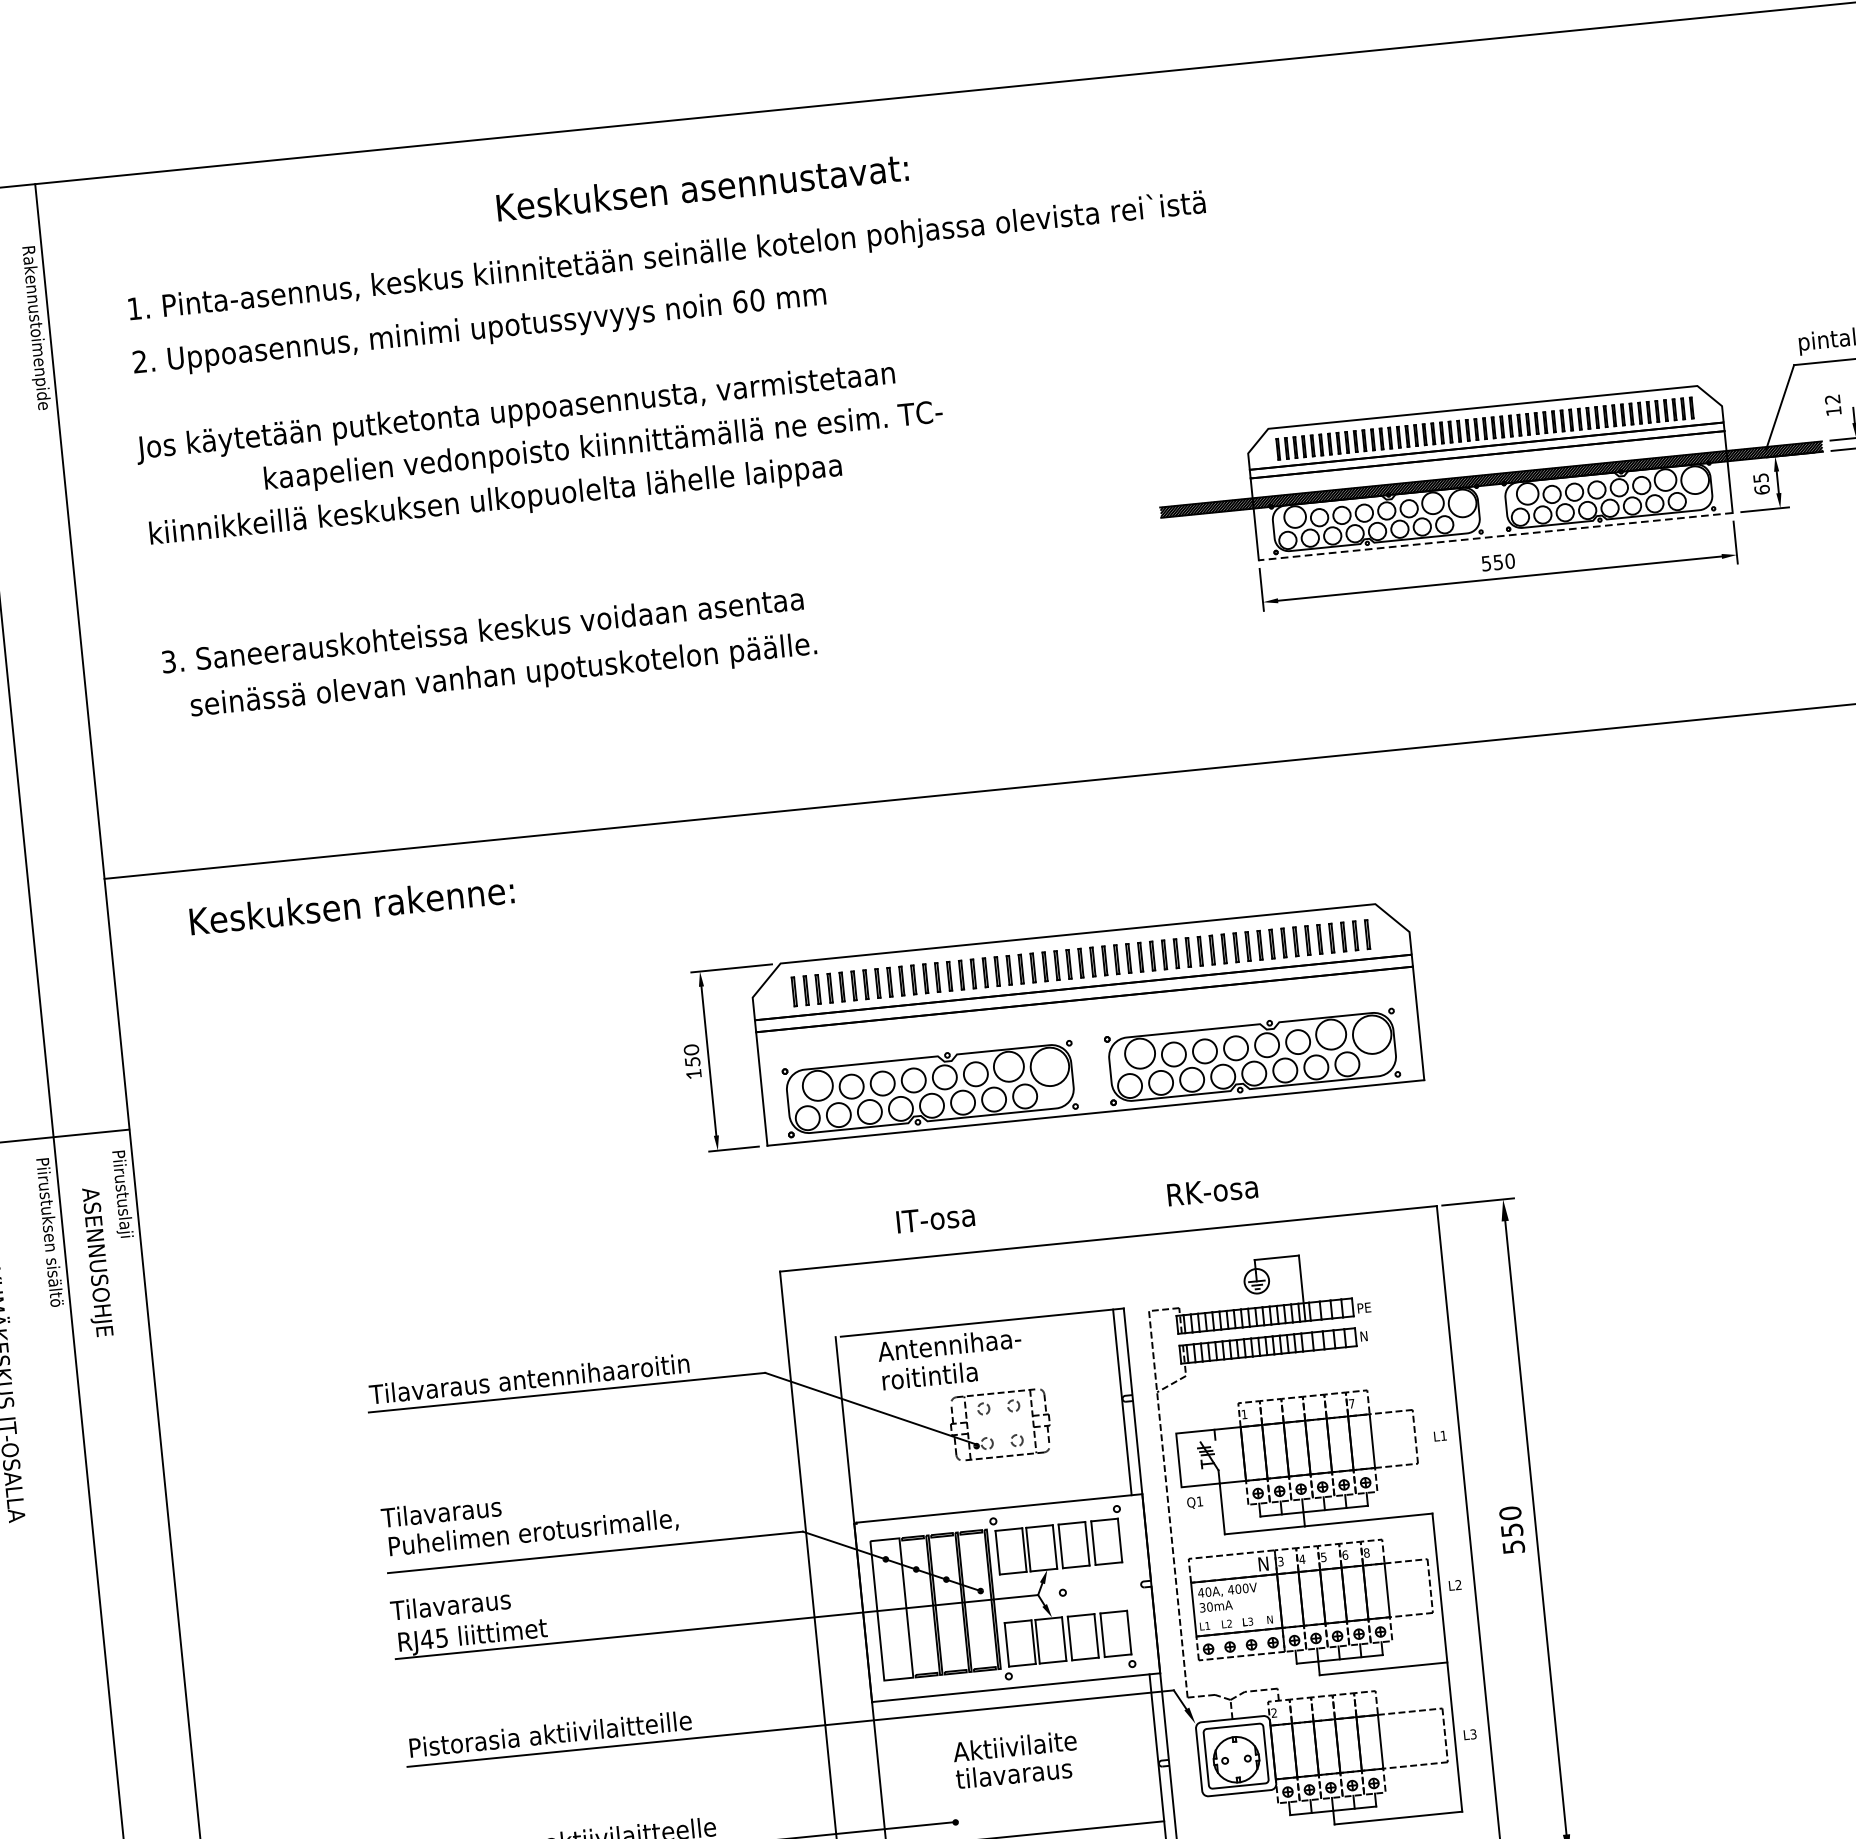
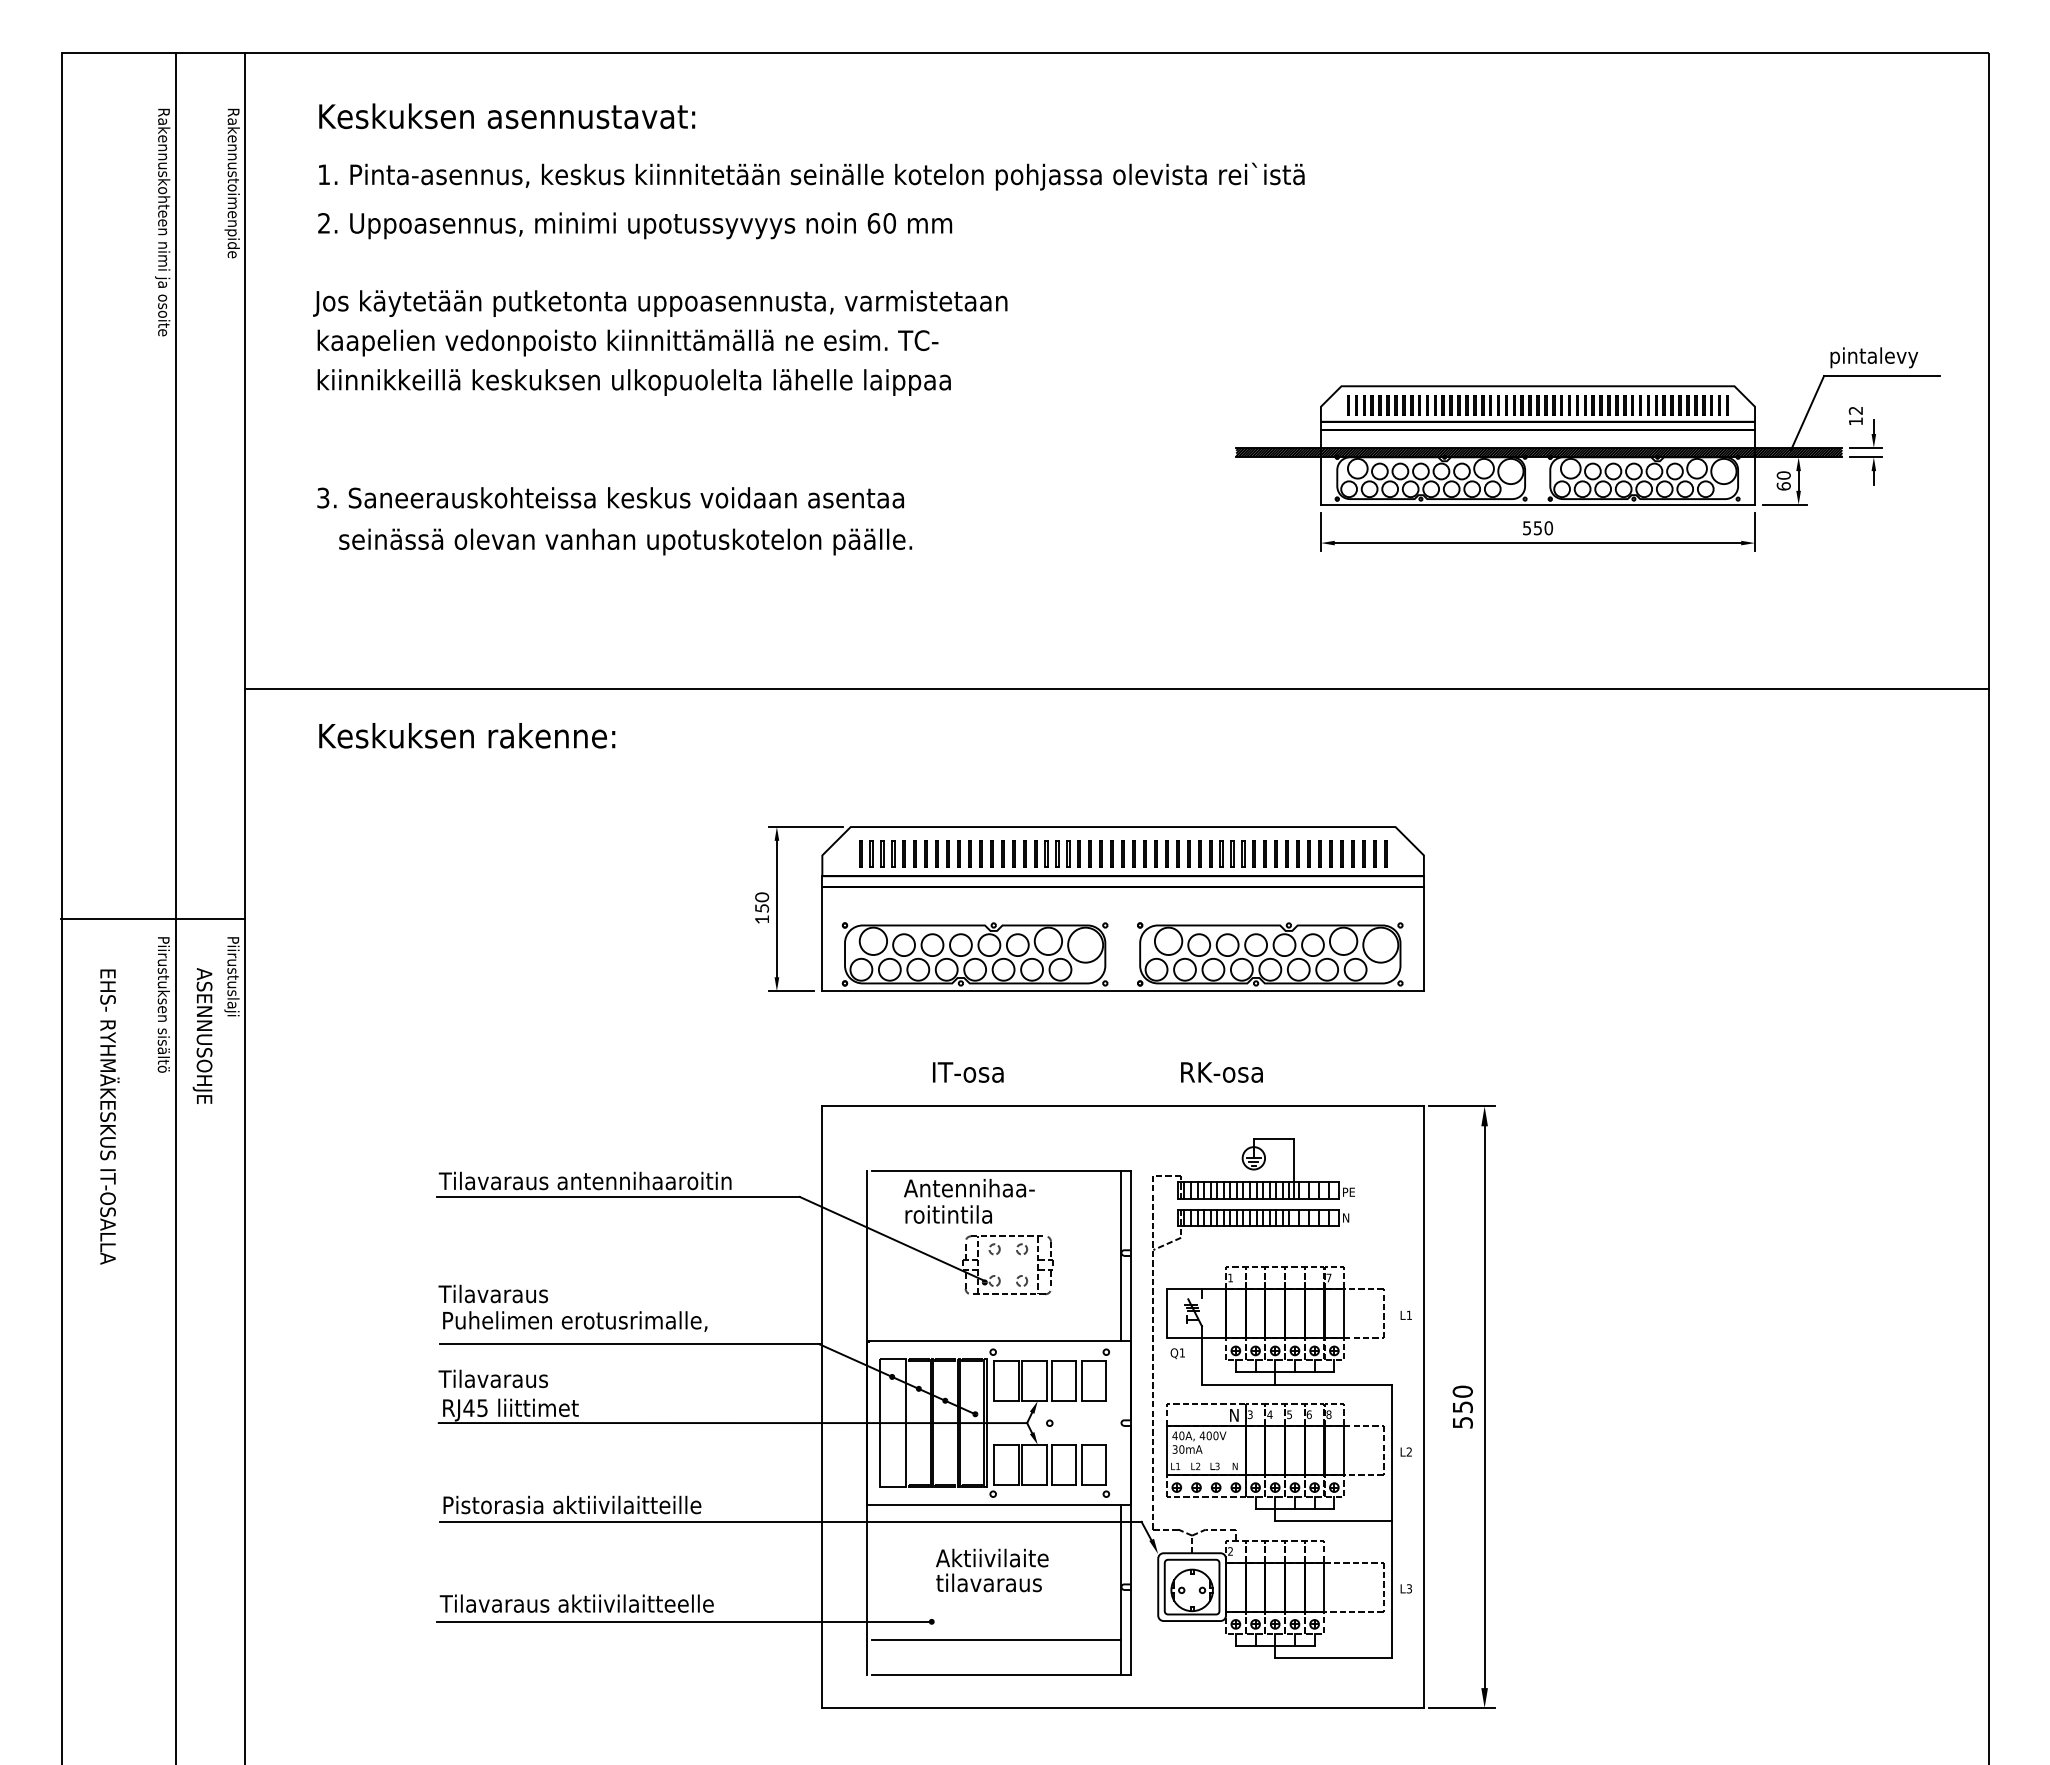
text: (702, 187) -> (507, 116), moved
text: (603, 446) -> (627, 342), moved
text: (1760, 478) -> (1783, 475), 65 -> 60
line: (1495, 536) -> (1537, 504), dashed -> solid

